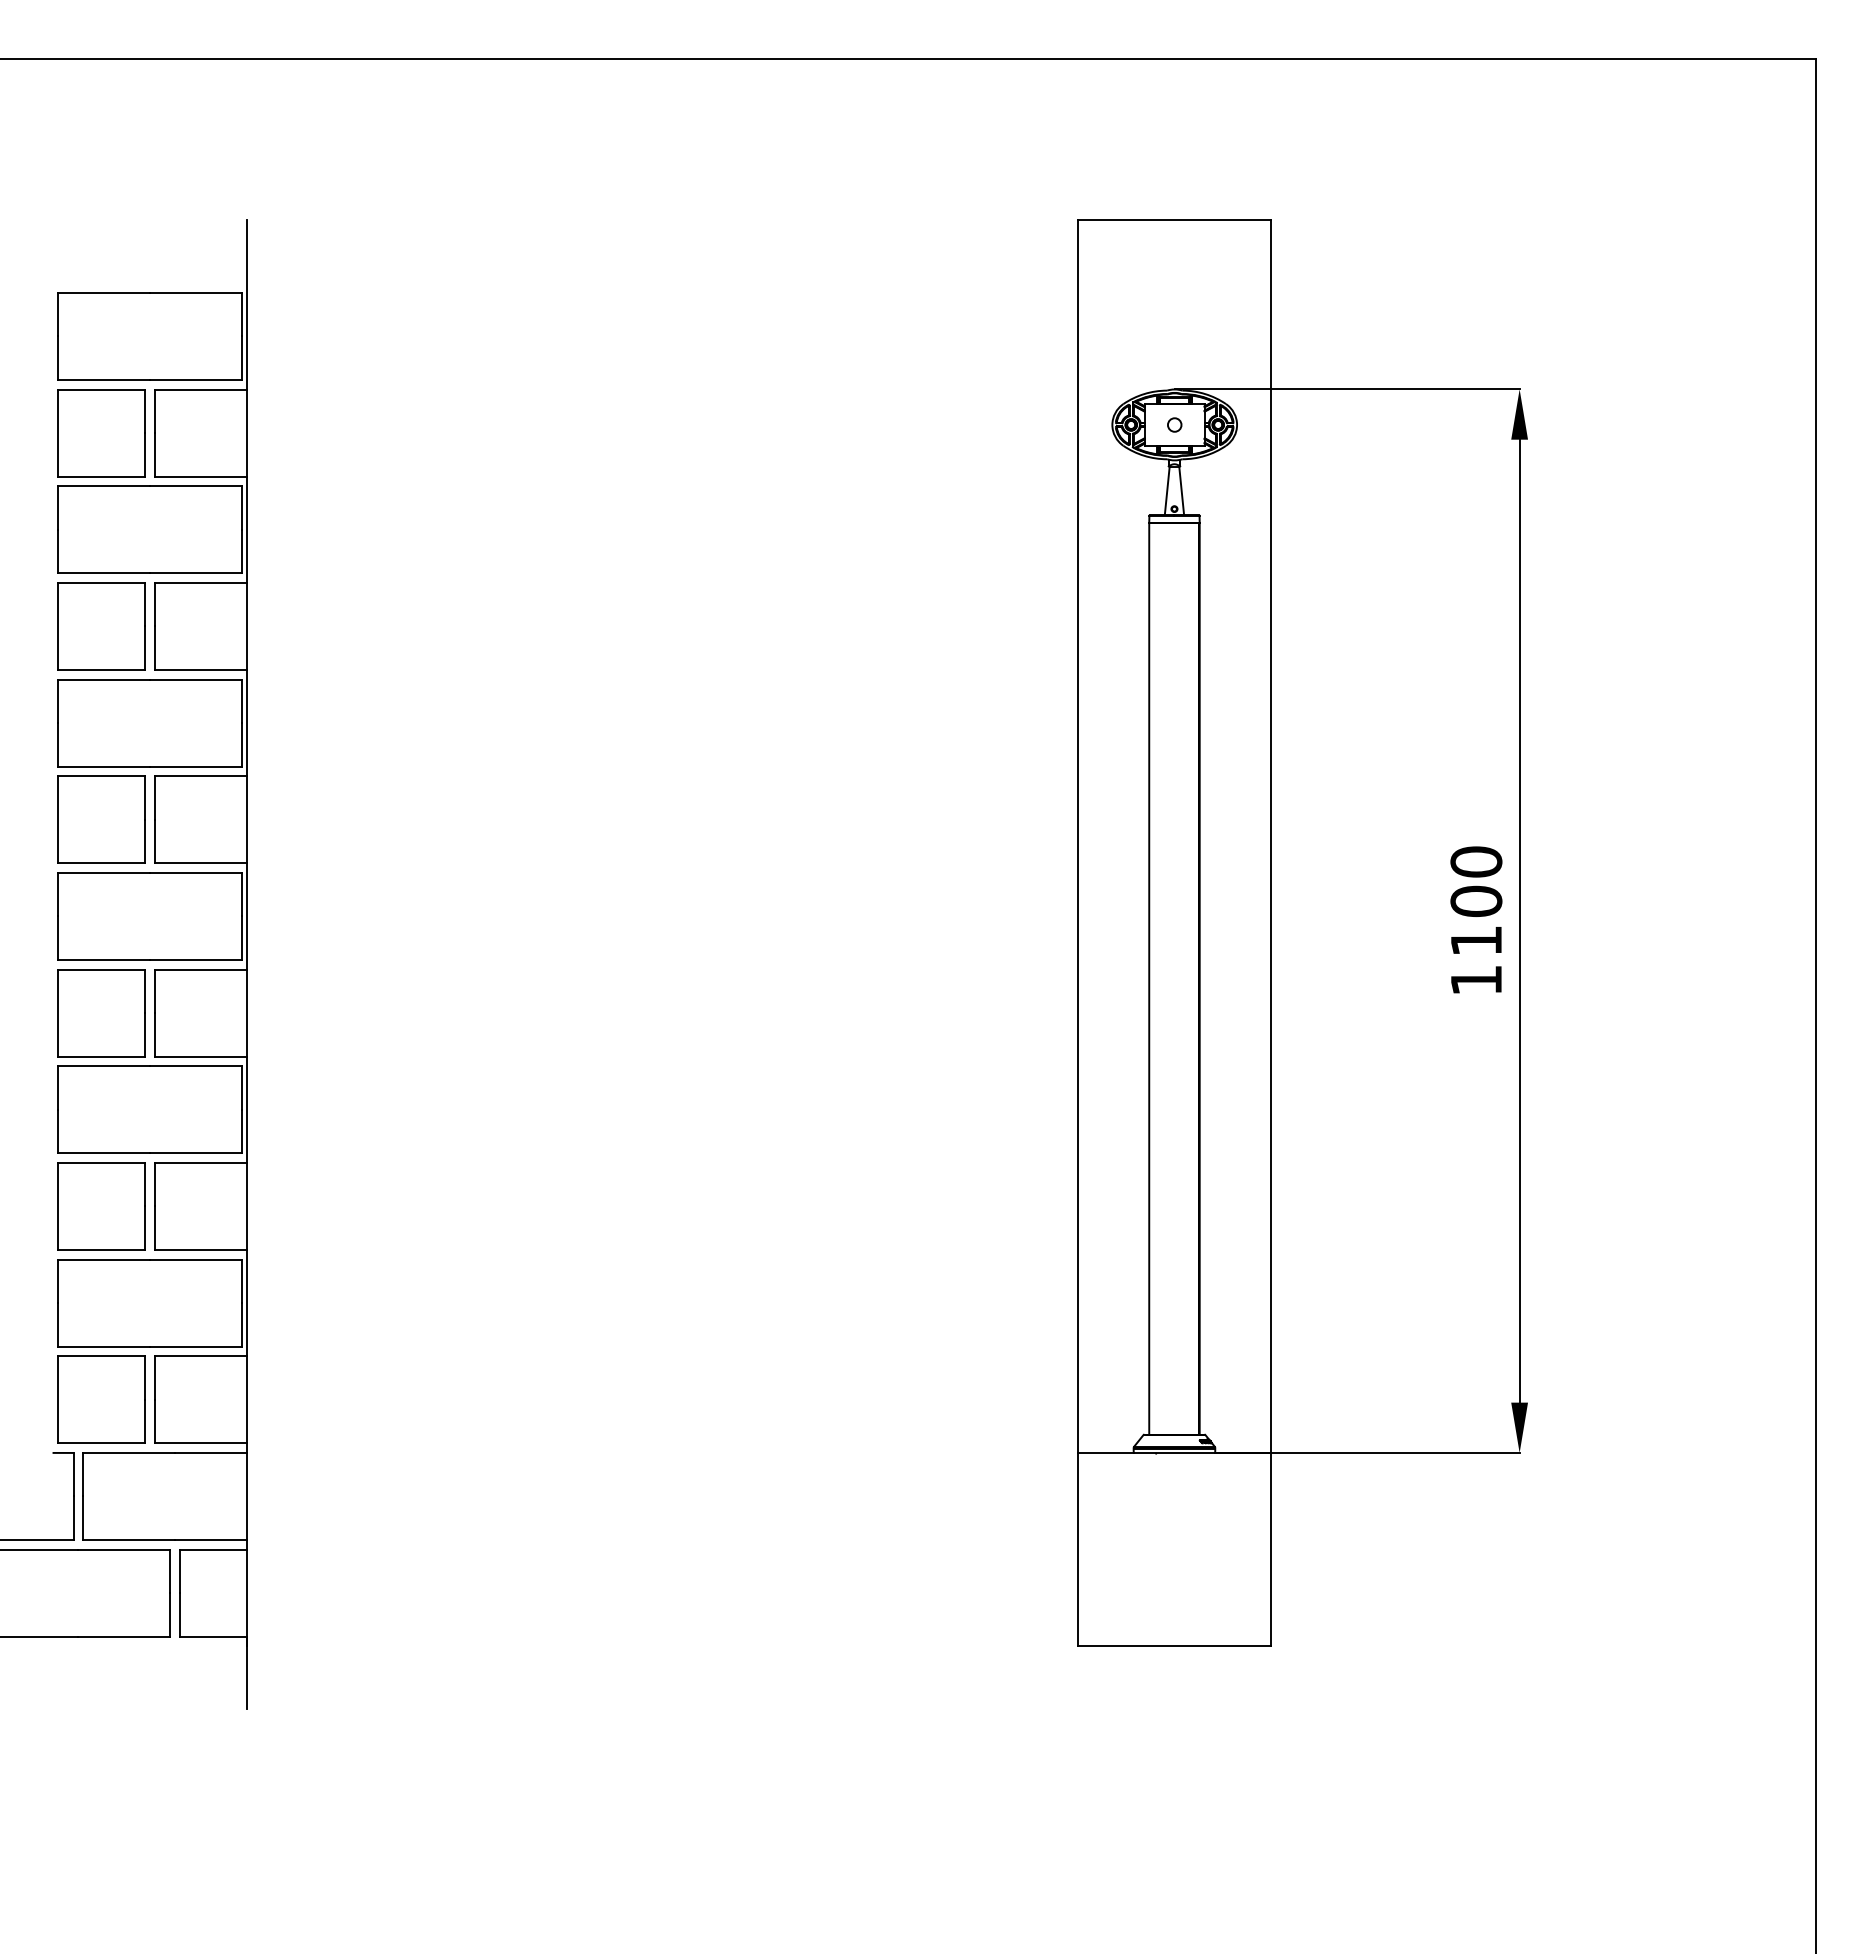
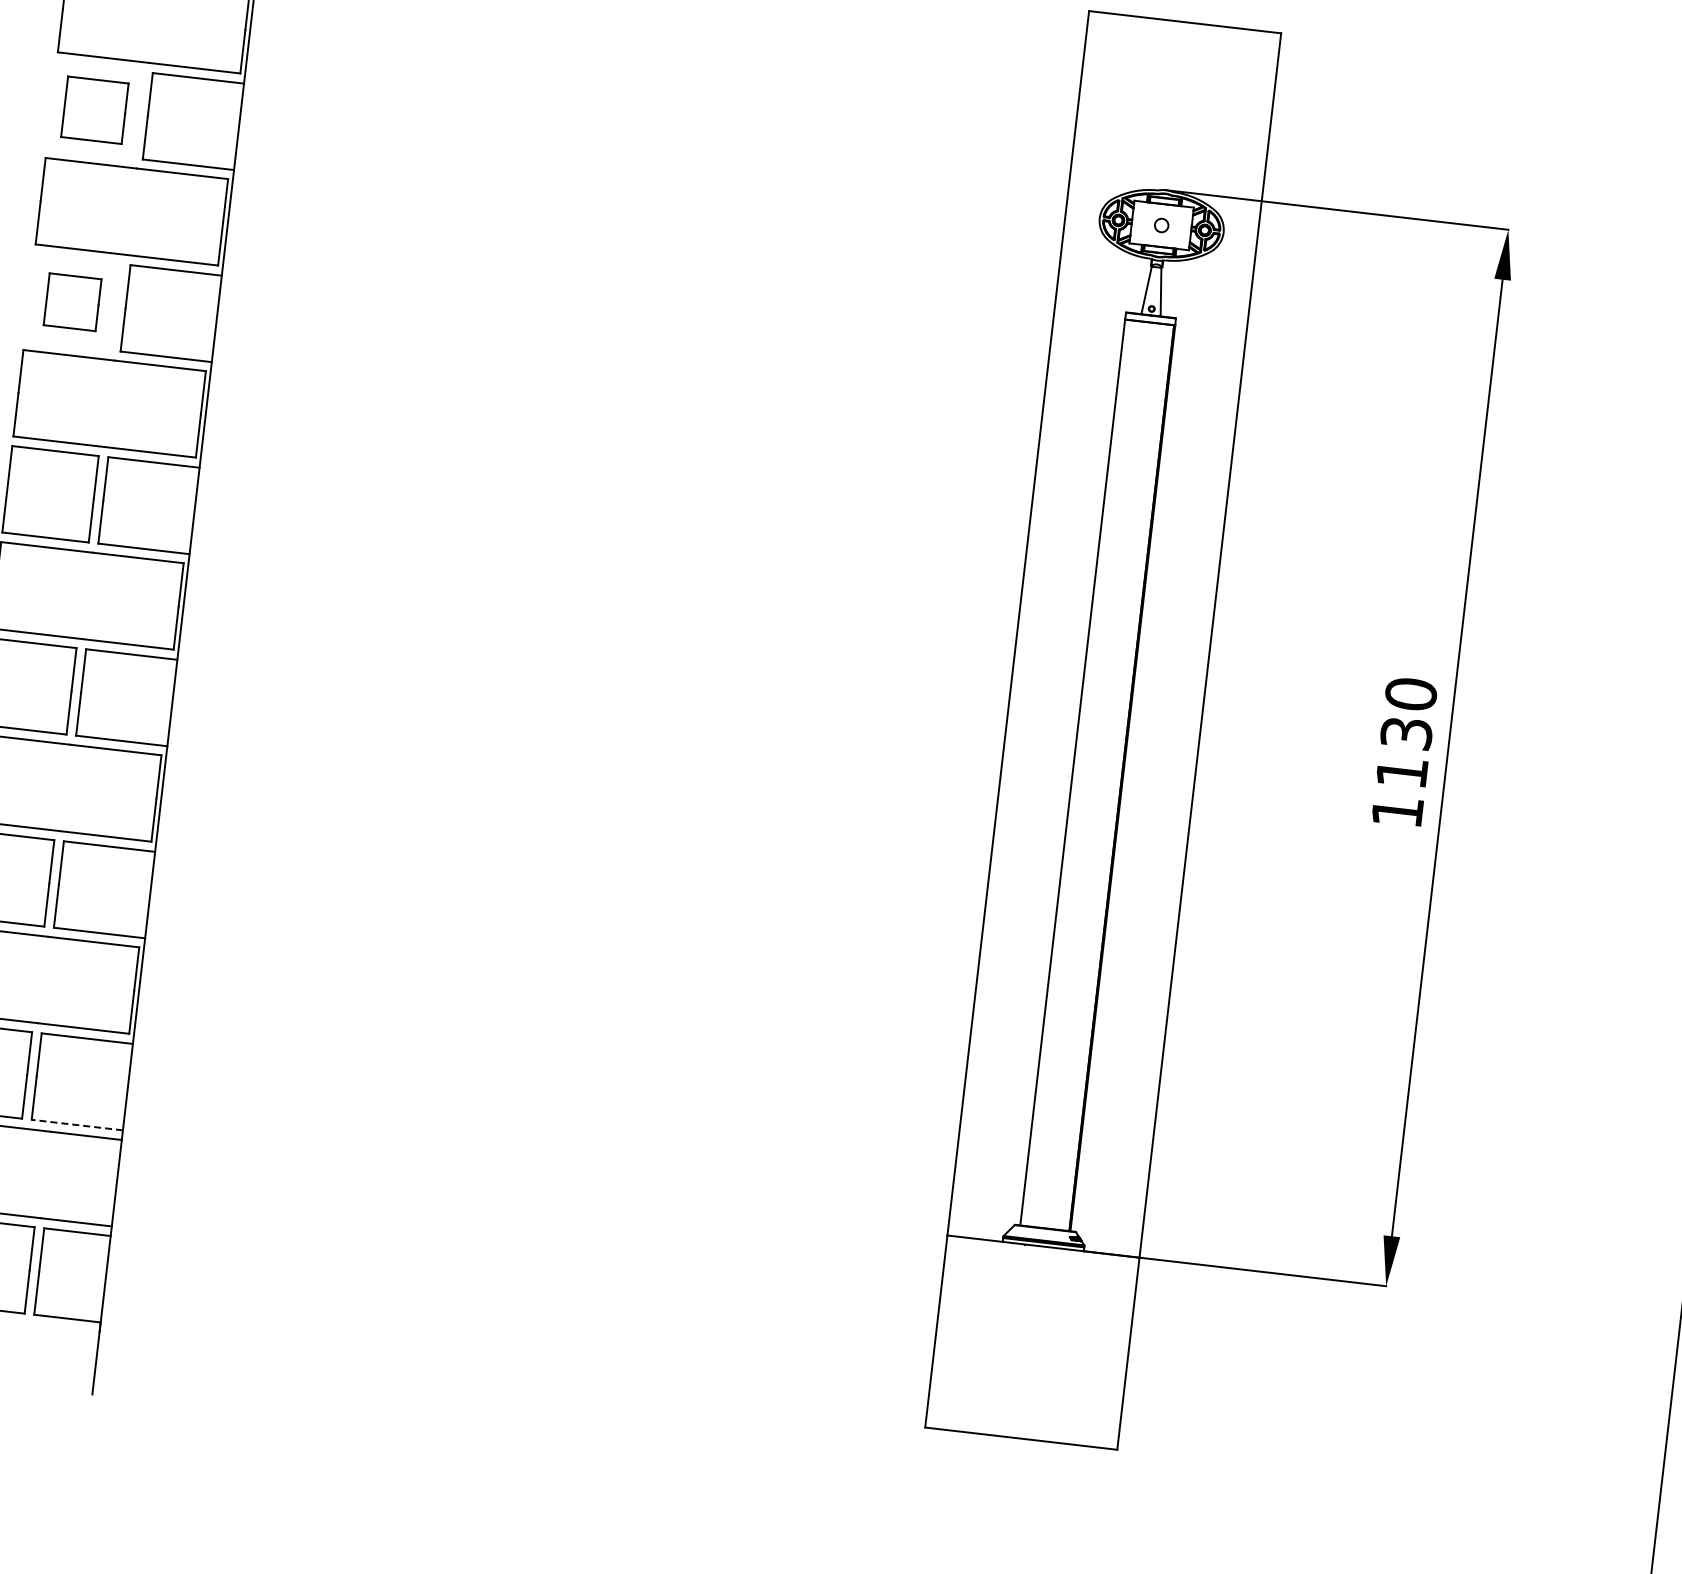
part: (101, 433) -> (94, 110), size x0.7
part: (101, 626) -> (72, 302), size x0.6
text: (1476, 901) -> (1406, 733), 1100 -> 1130
line: (200, 1443) -> (76, 1125), solid -> dashed

